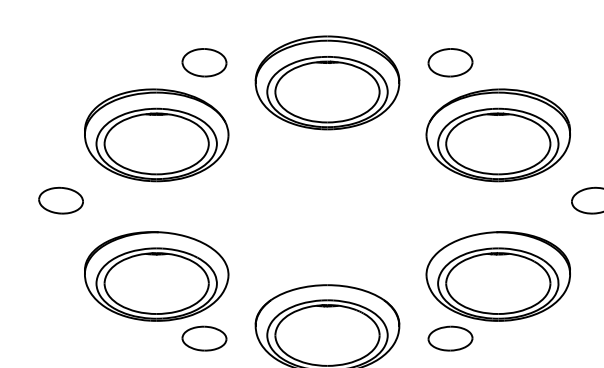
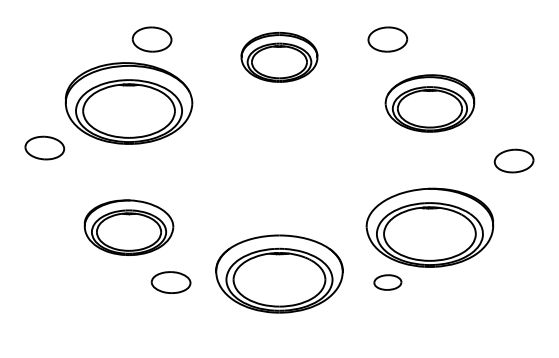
part: (203, 62) -> (151, 39), moved
part: (327, 83) -> (279, 57), size x0.6
part: (497, 135) -> (429, 103), size x0.7
part: (60, 200) -> (44, 147), moved
part: (156, 276) -> (128, 227), size x0.7
part: (450, 338) -> (387, 282), size x0.7

